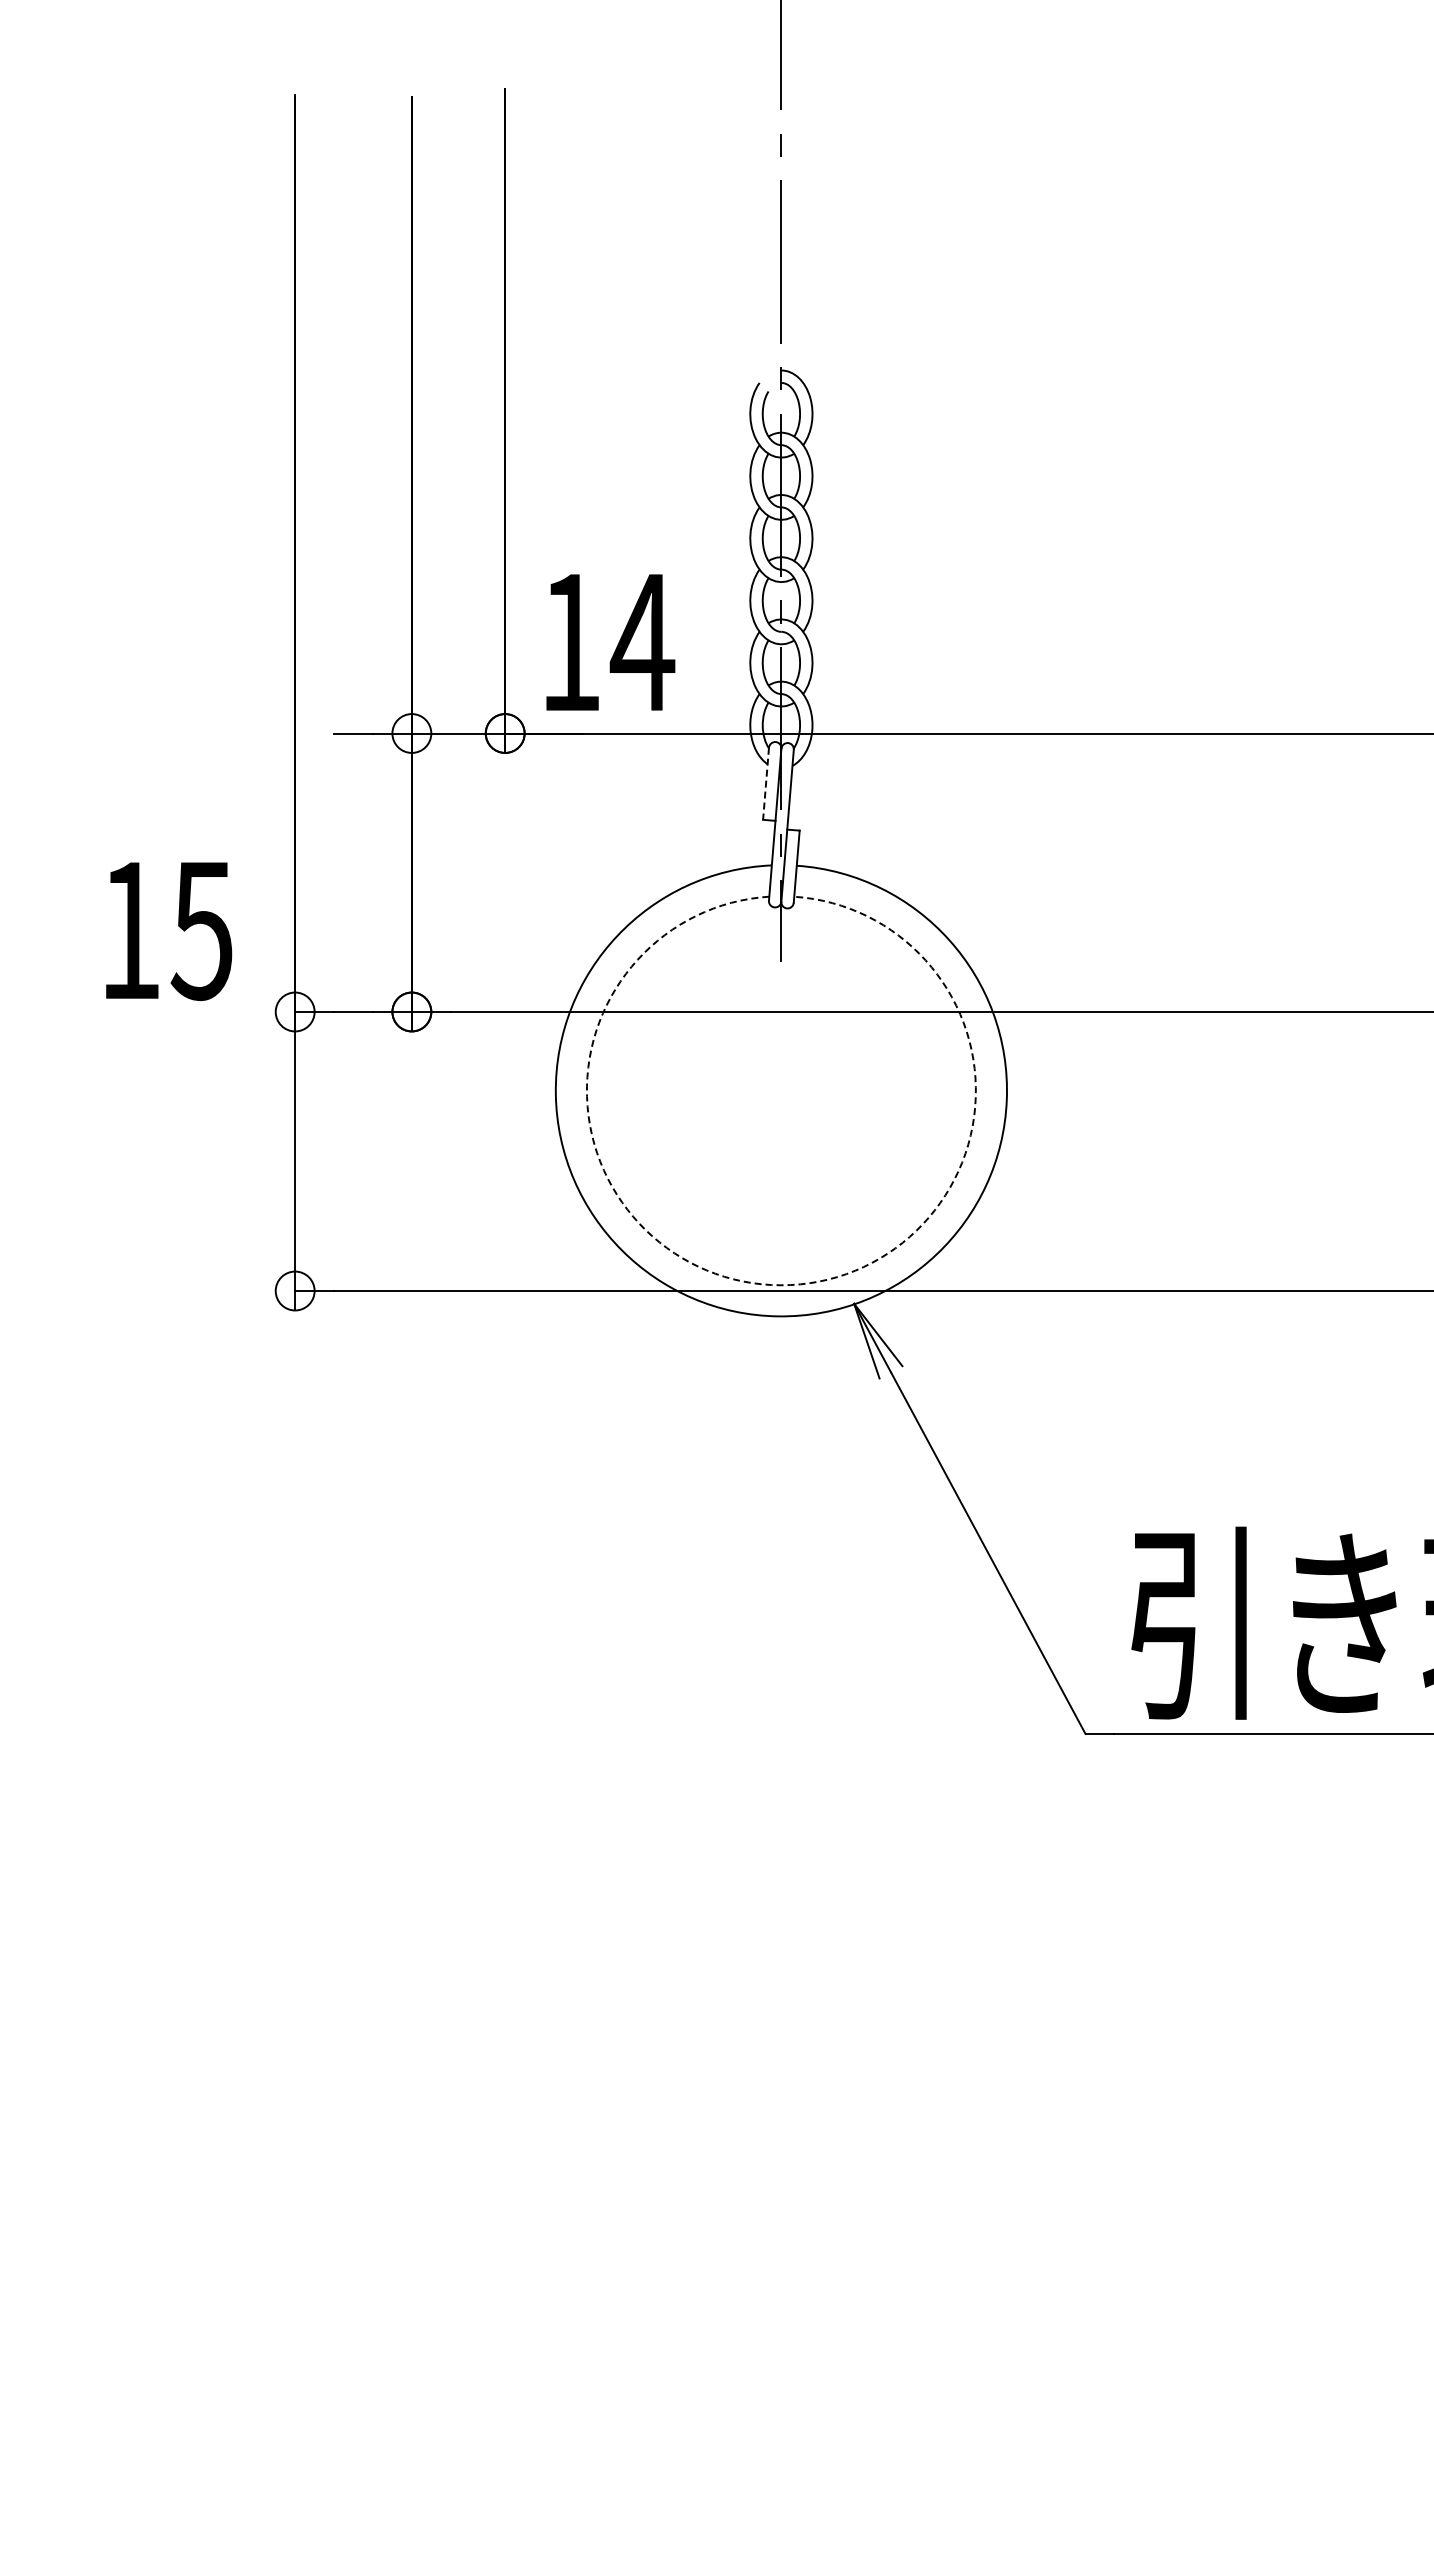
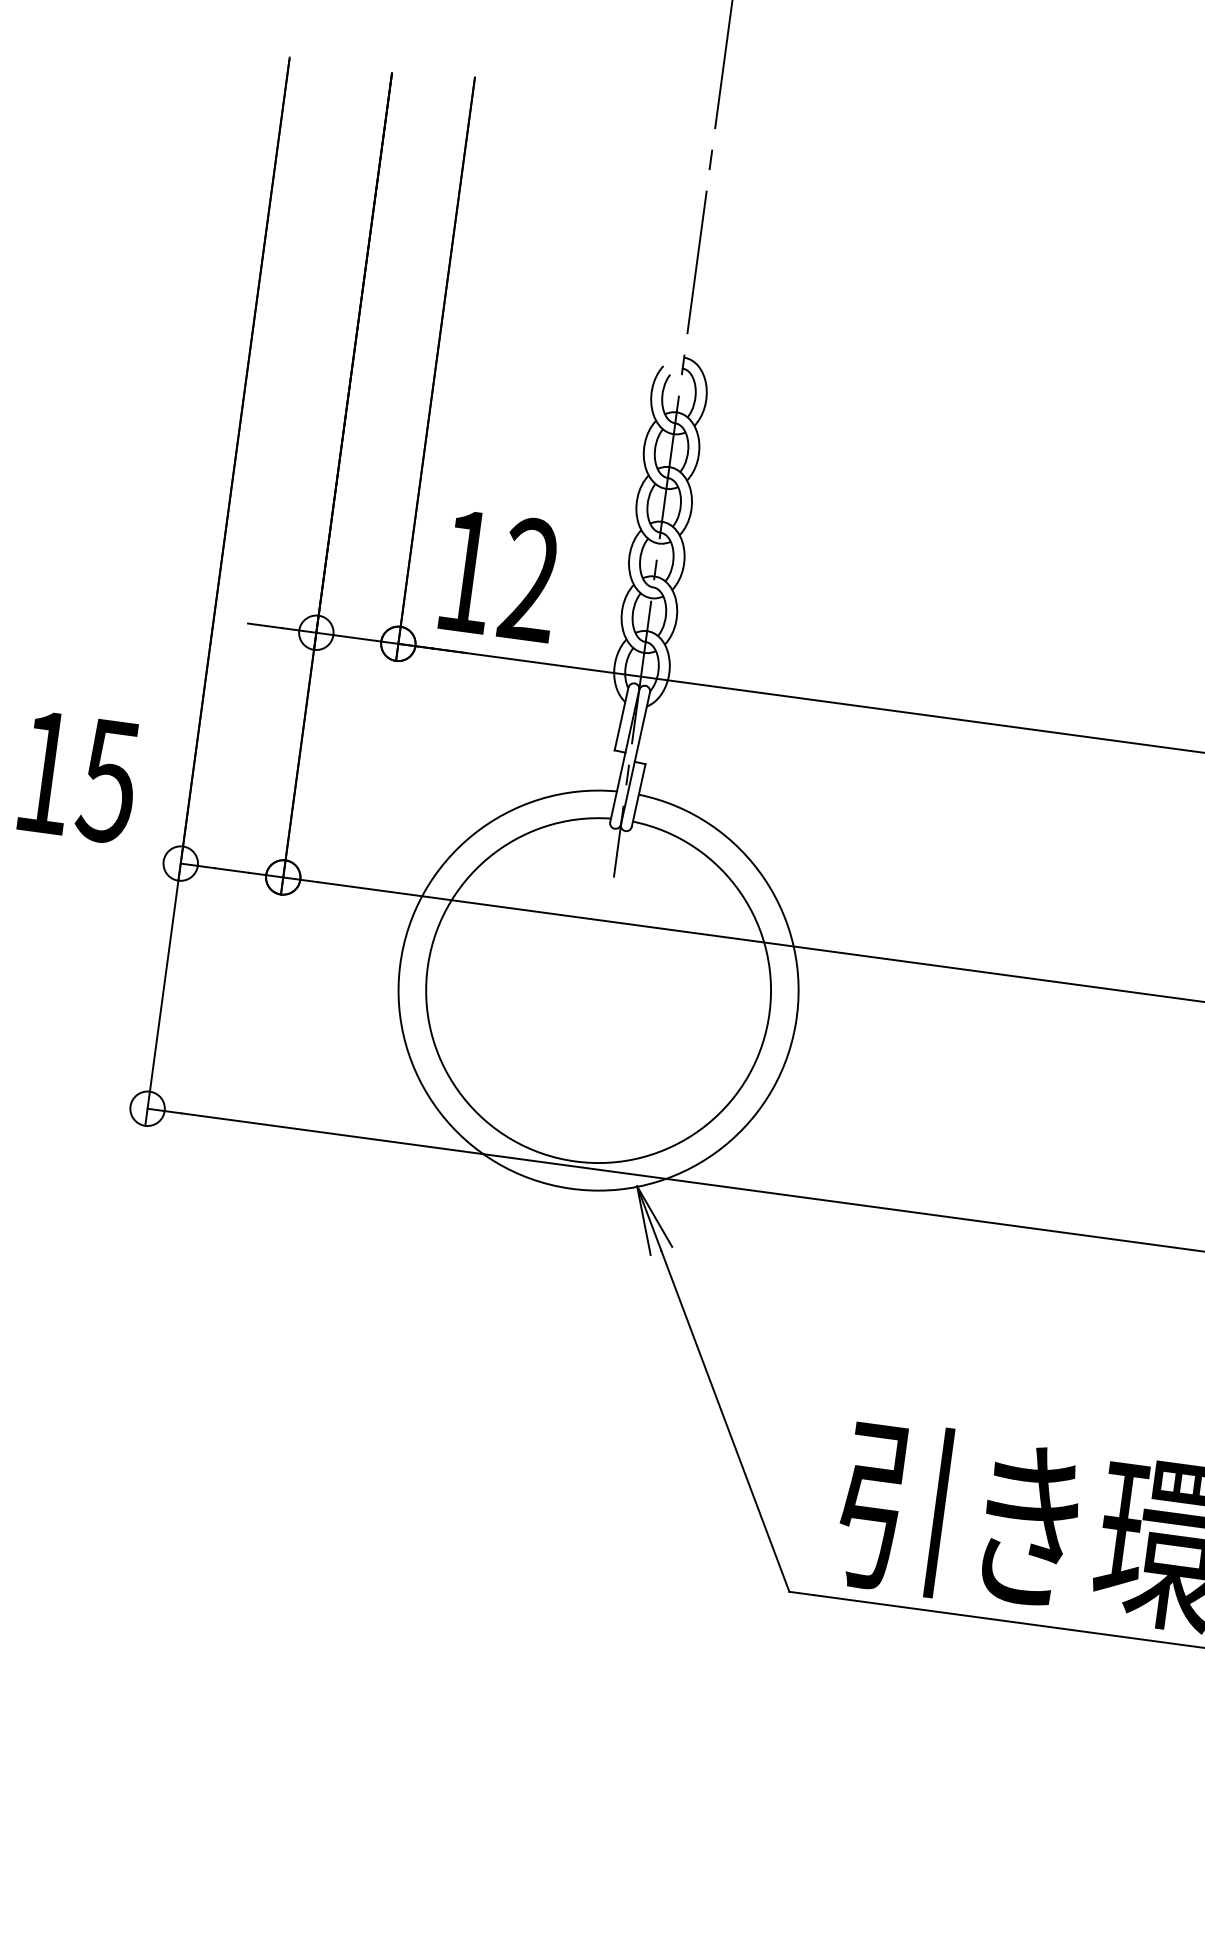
text: (642, 641) -> (529, 579), 14 -> 12
line: (766, 784) -> (621, 719), dashed -> solid
arc: (781, 1285) -> (575, 1161), dashed -> solid

